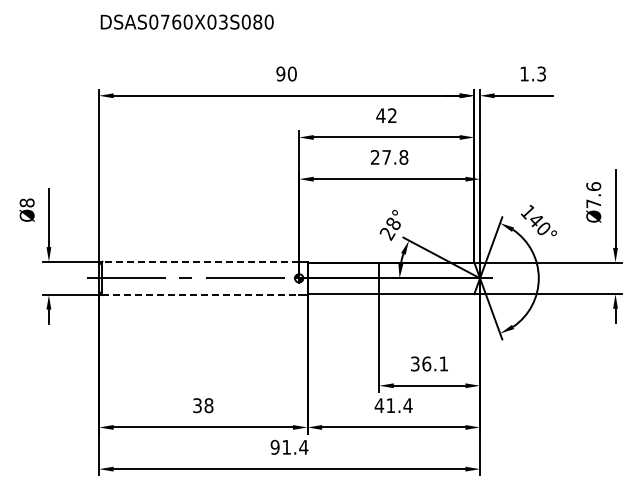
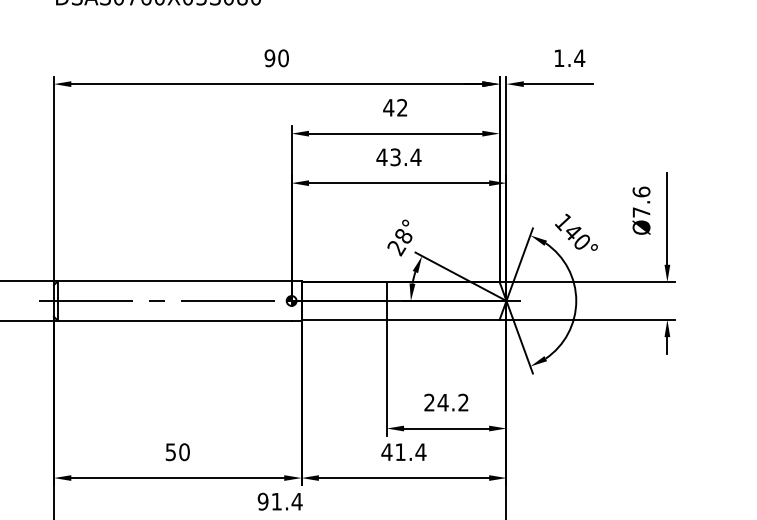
text: (541, 73) -> (579, 57), 1.3 -> 1.4
text: (389, 156) -> (398, 156), 27.8 -> 43.4
line: (200, 261) -> (174, 280), dashed -> solid
line: (201, 295) -> (175, 321), dashed -> solid
text: (429, 363) -> (446, 402), 36.1 -> 24.2
text: (203, 405) -> (178, 451), 38 -> 50

